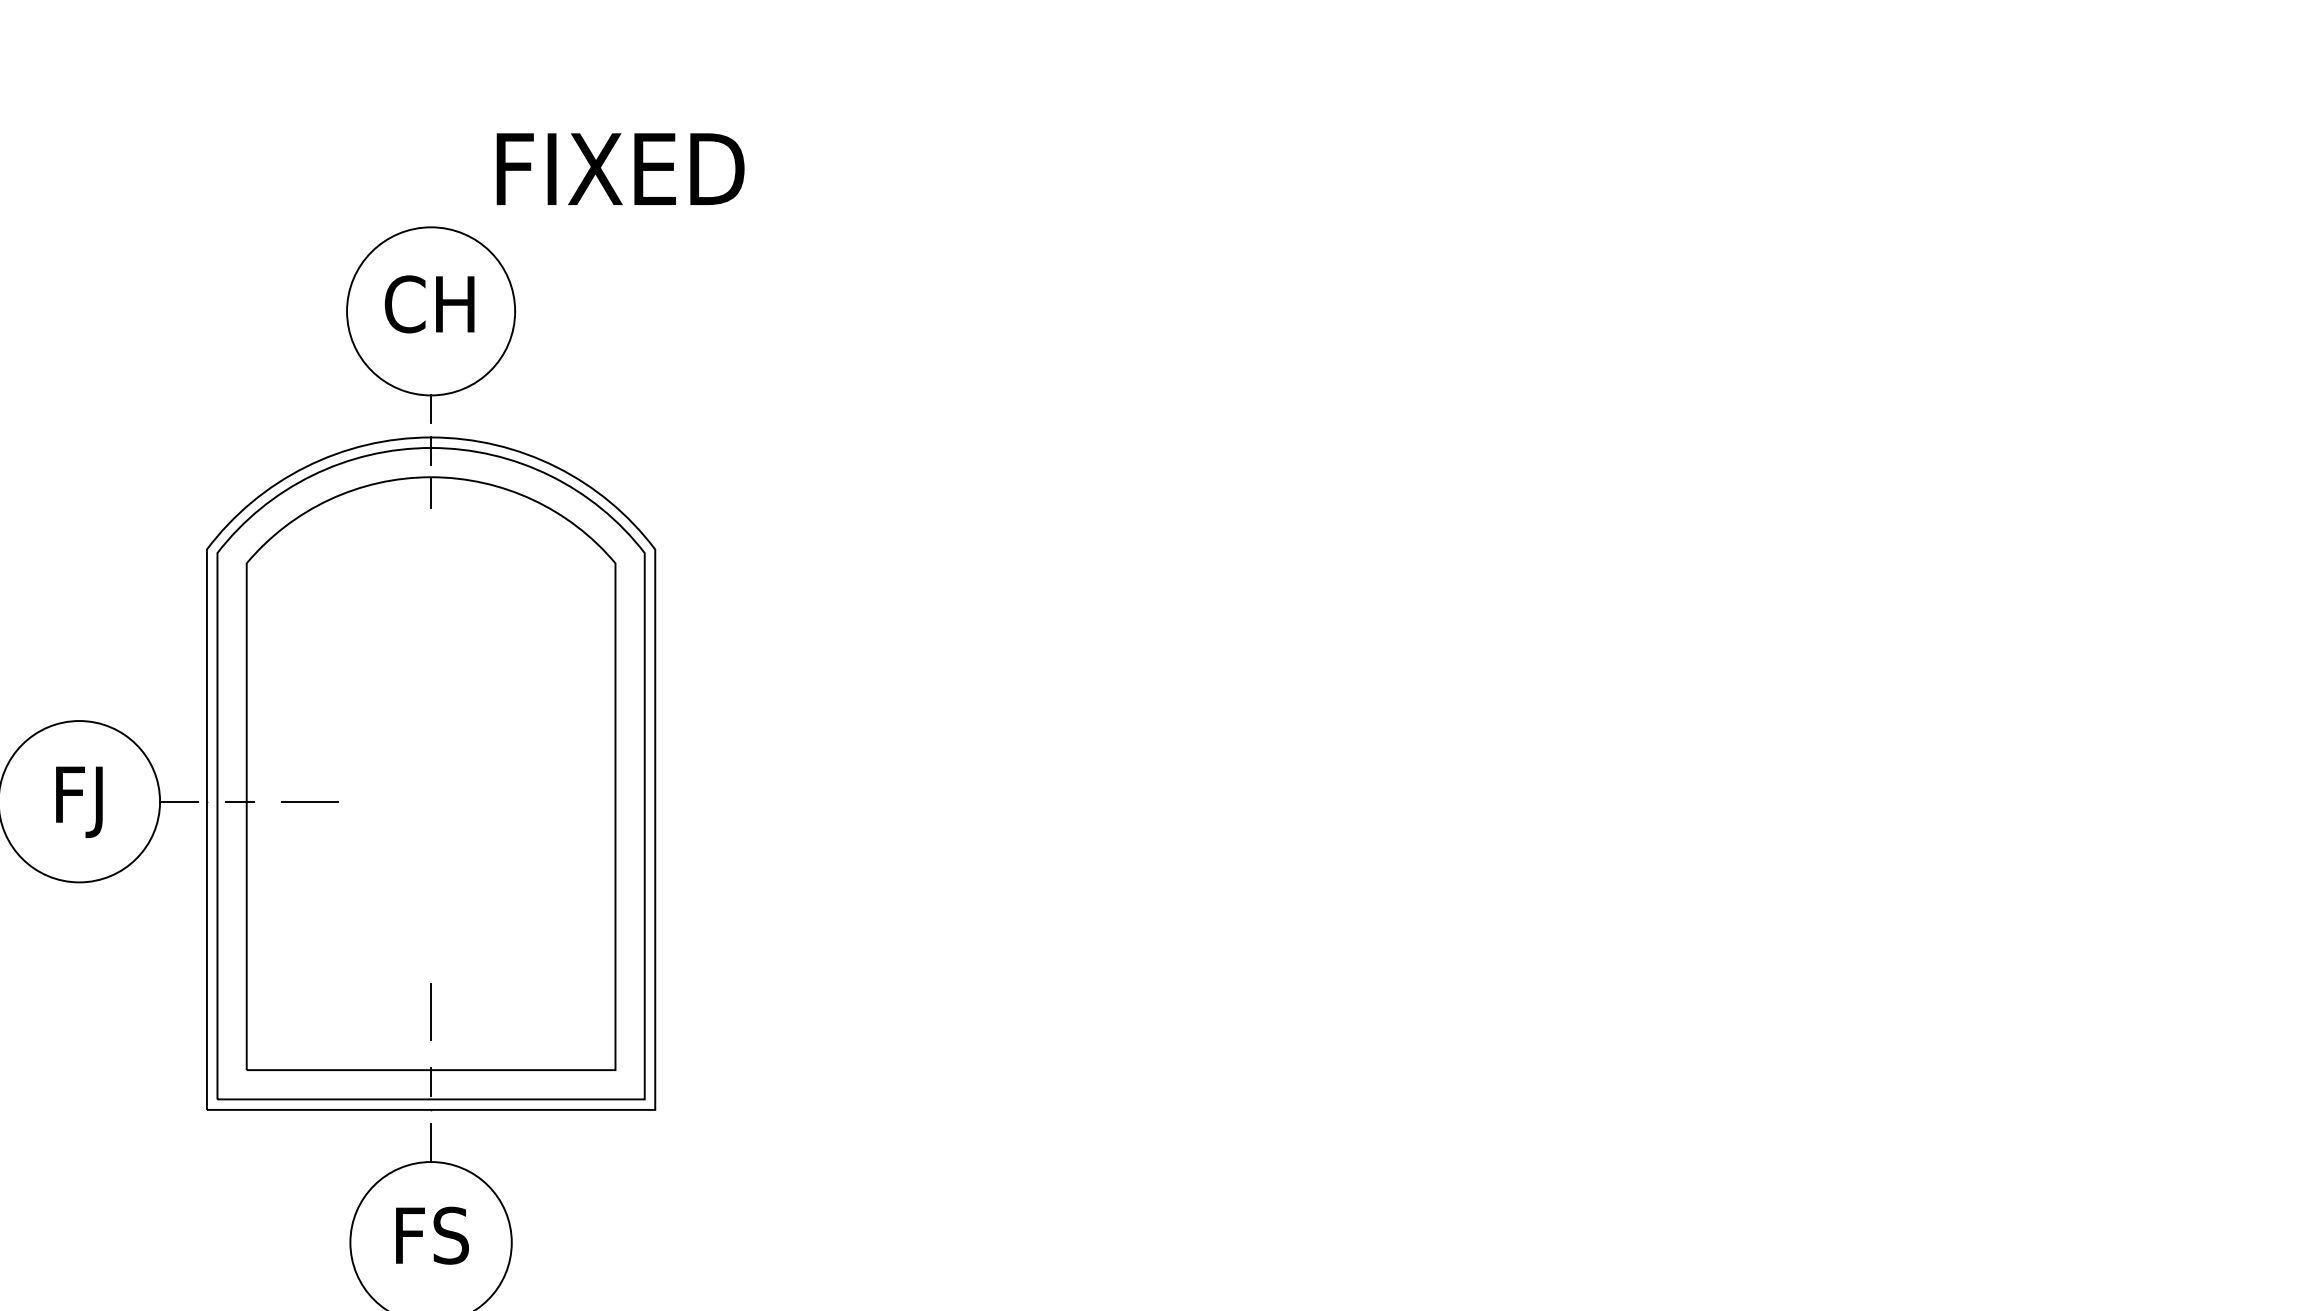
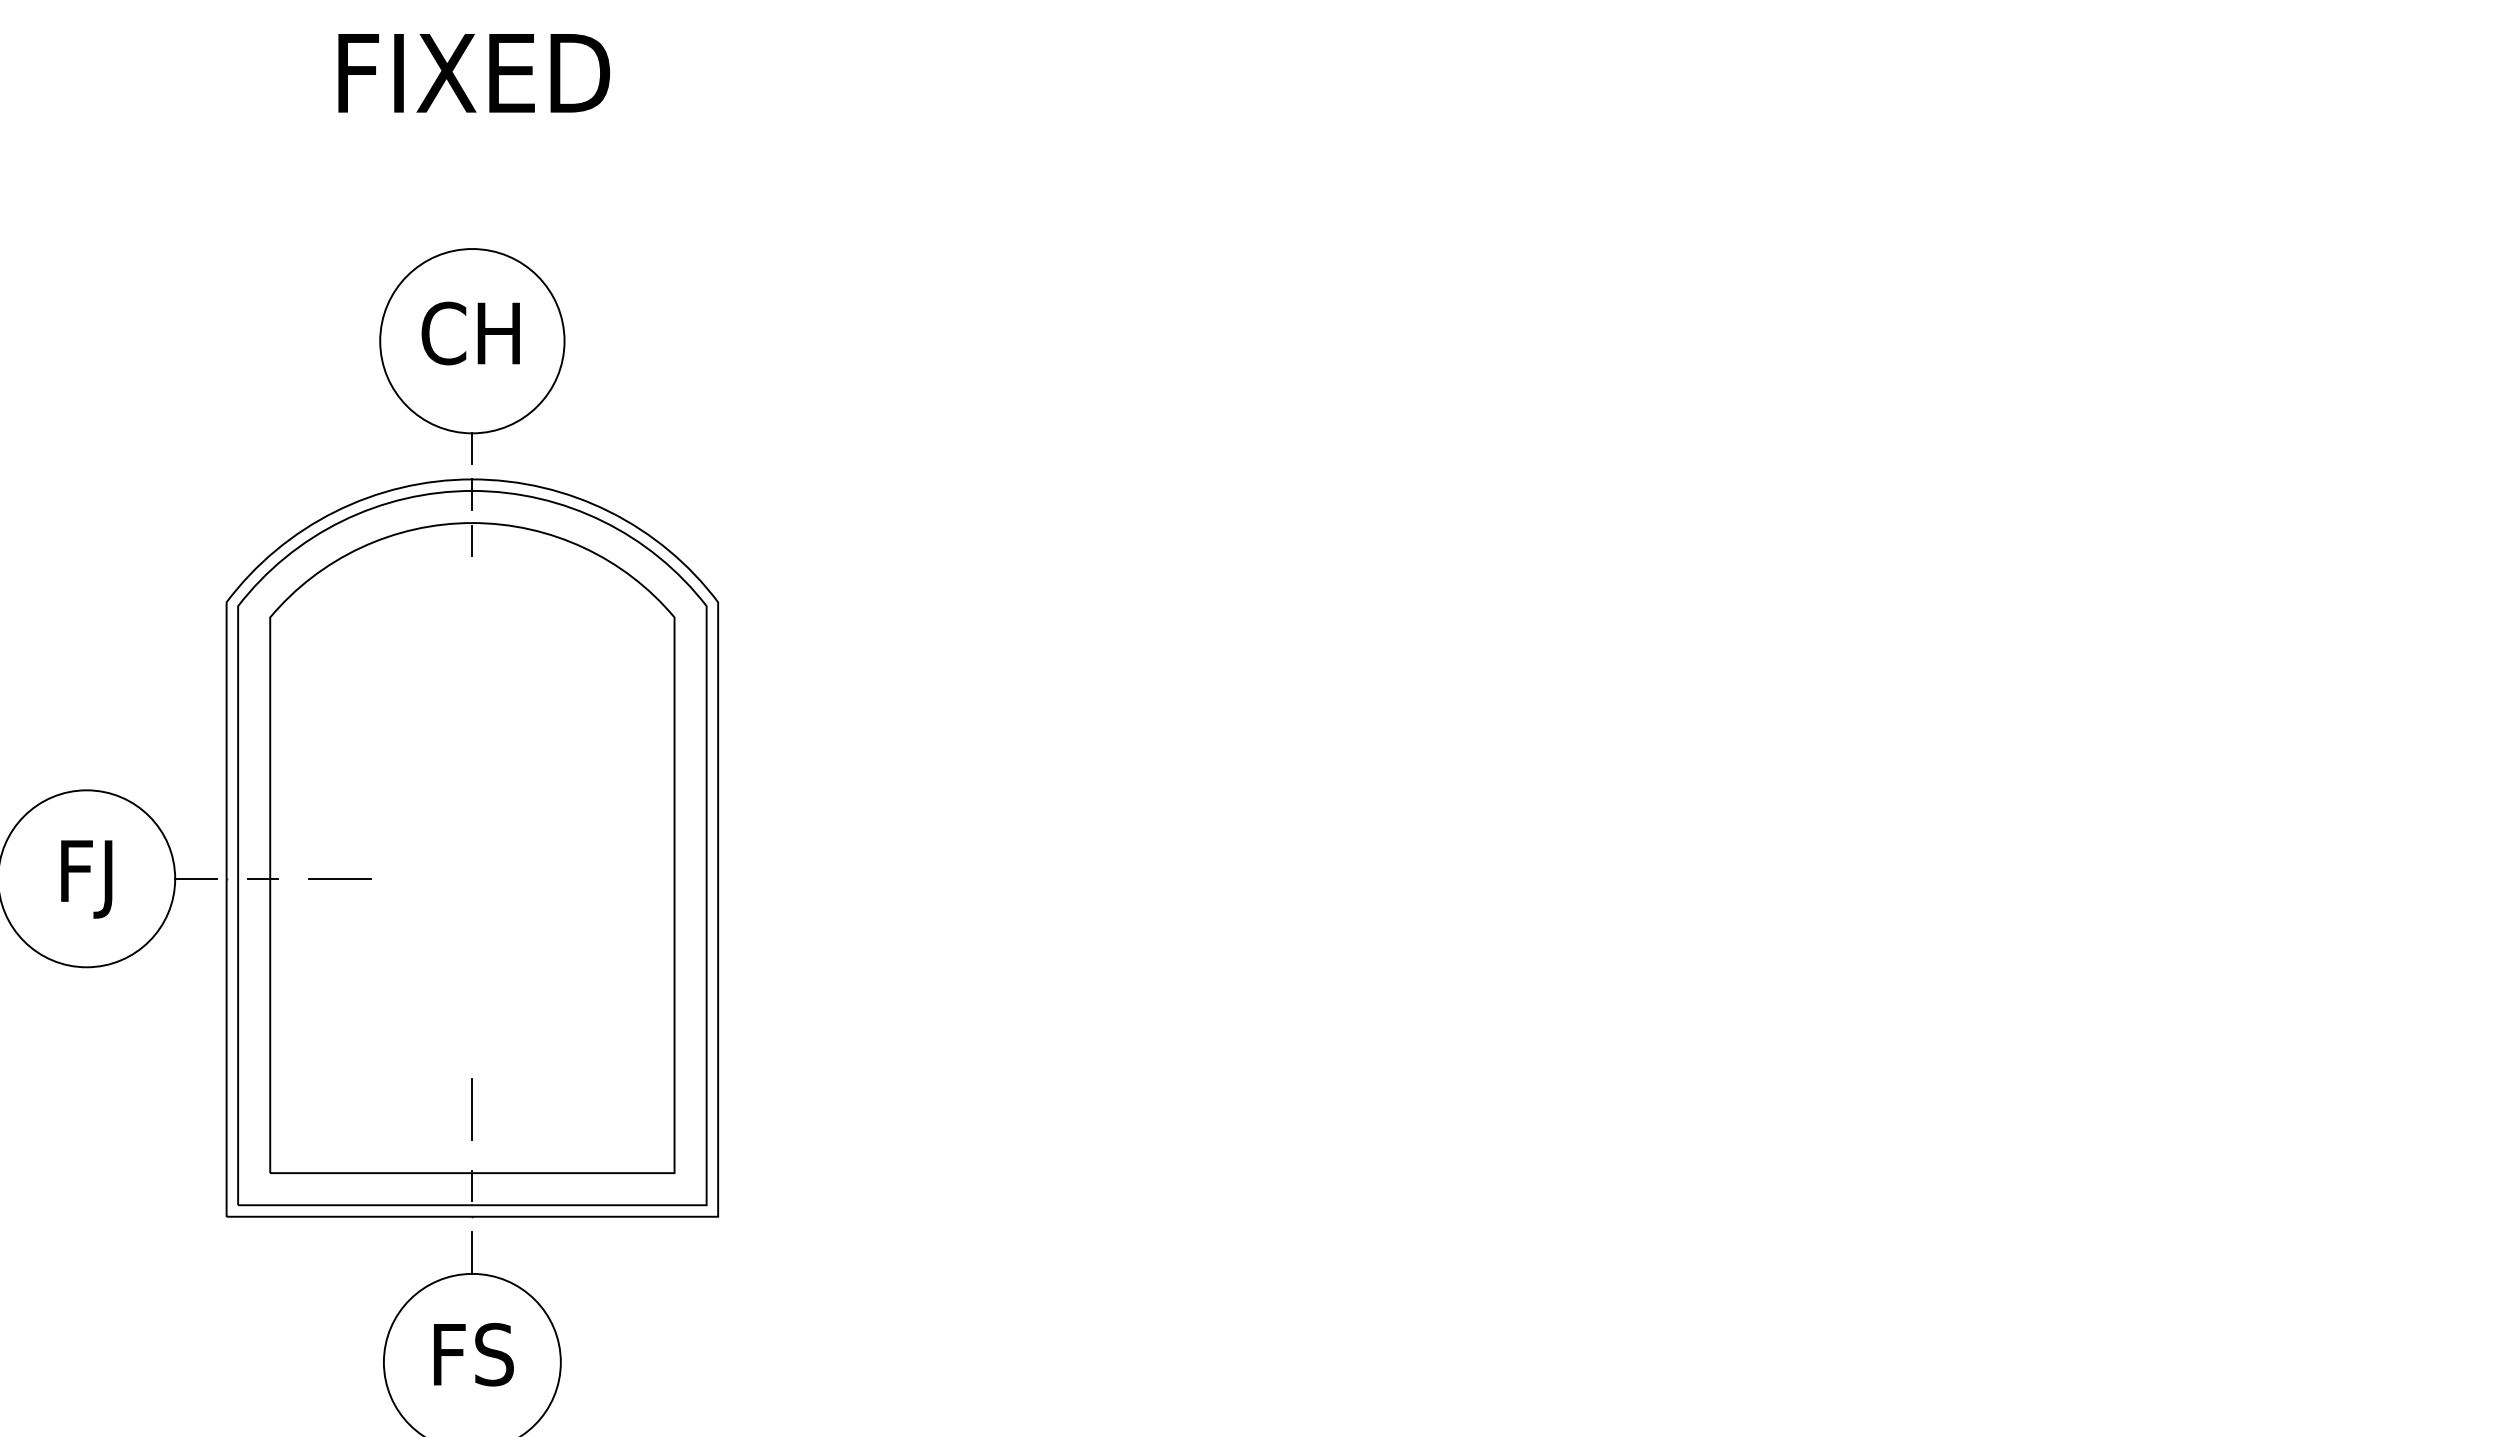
text: (620, 169) -> (474, 73), moved

